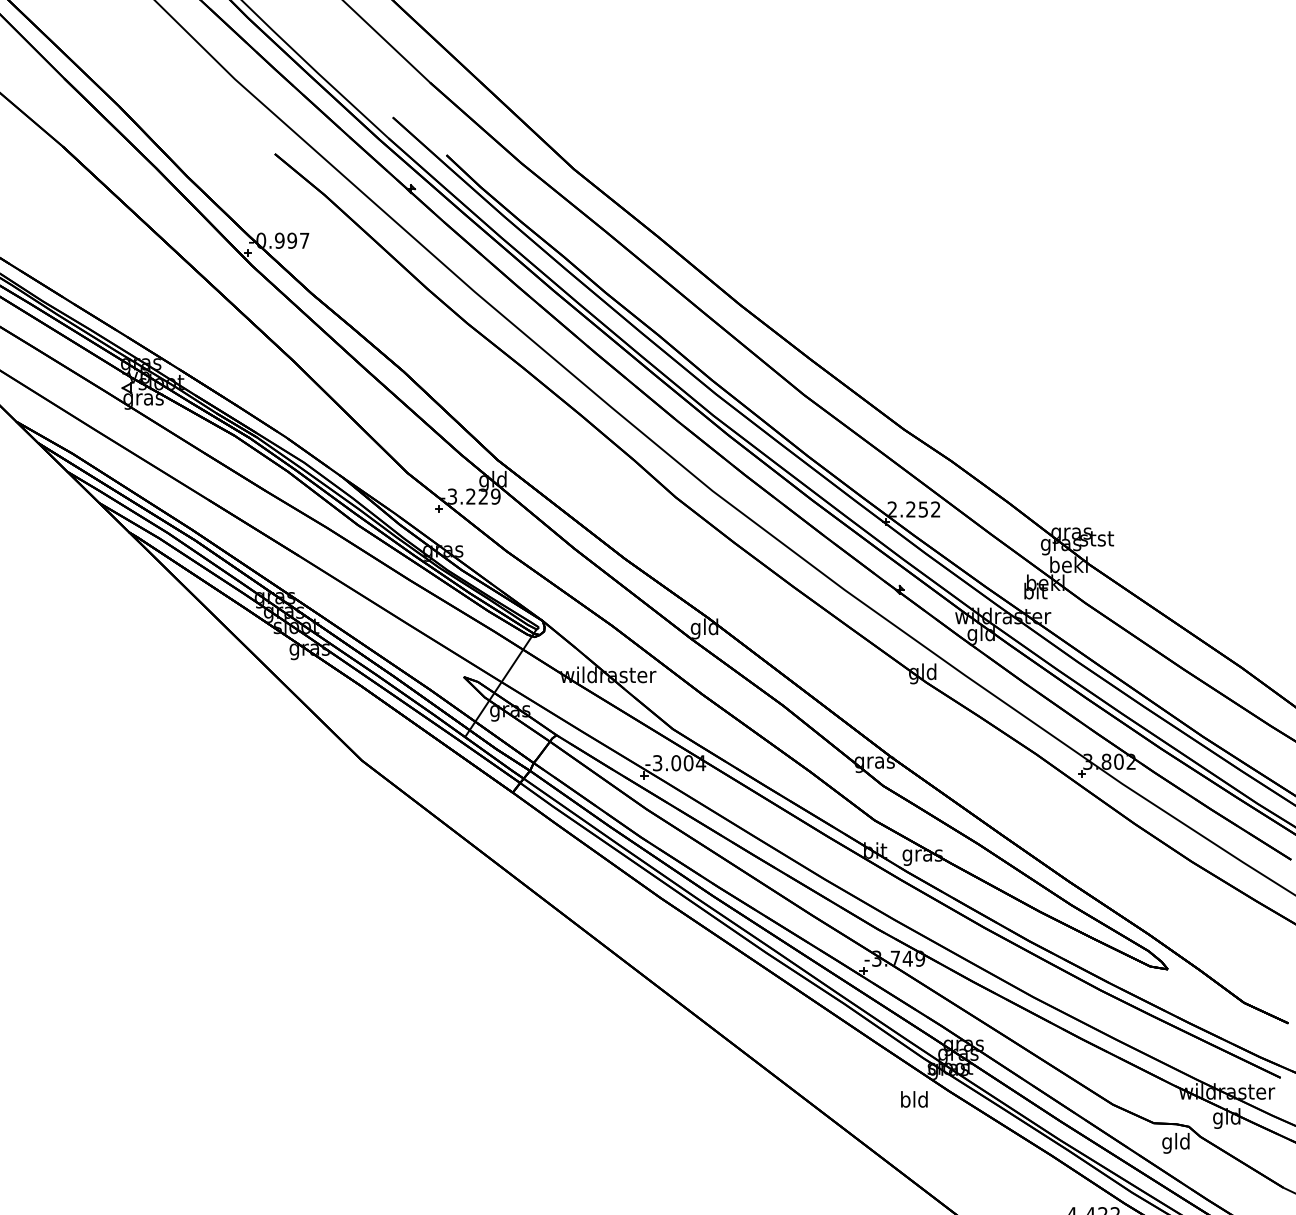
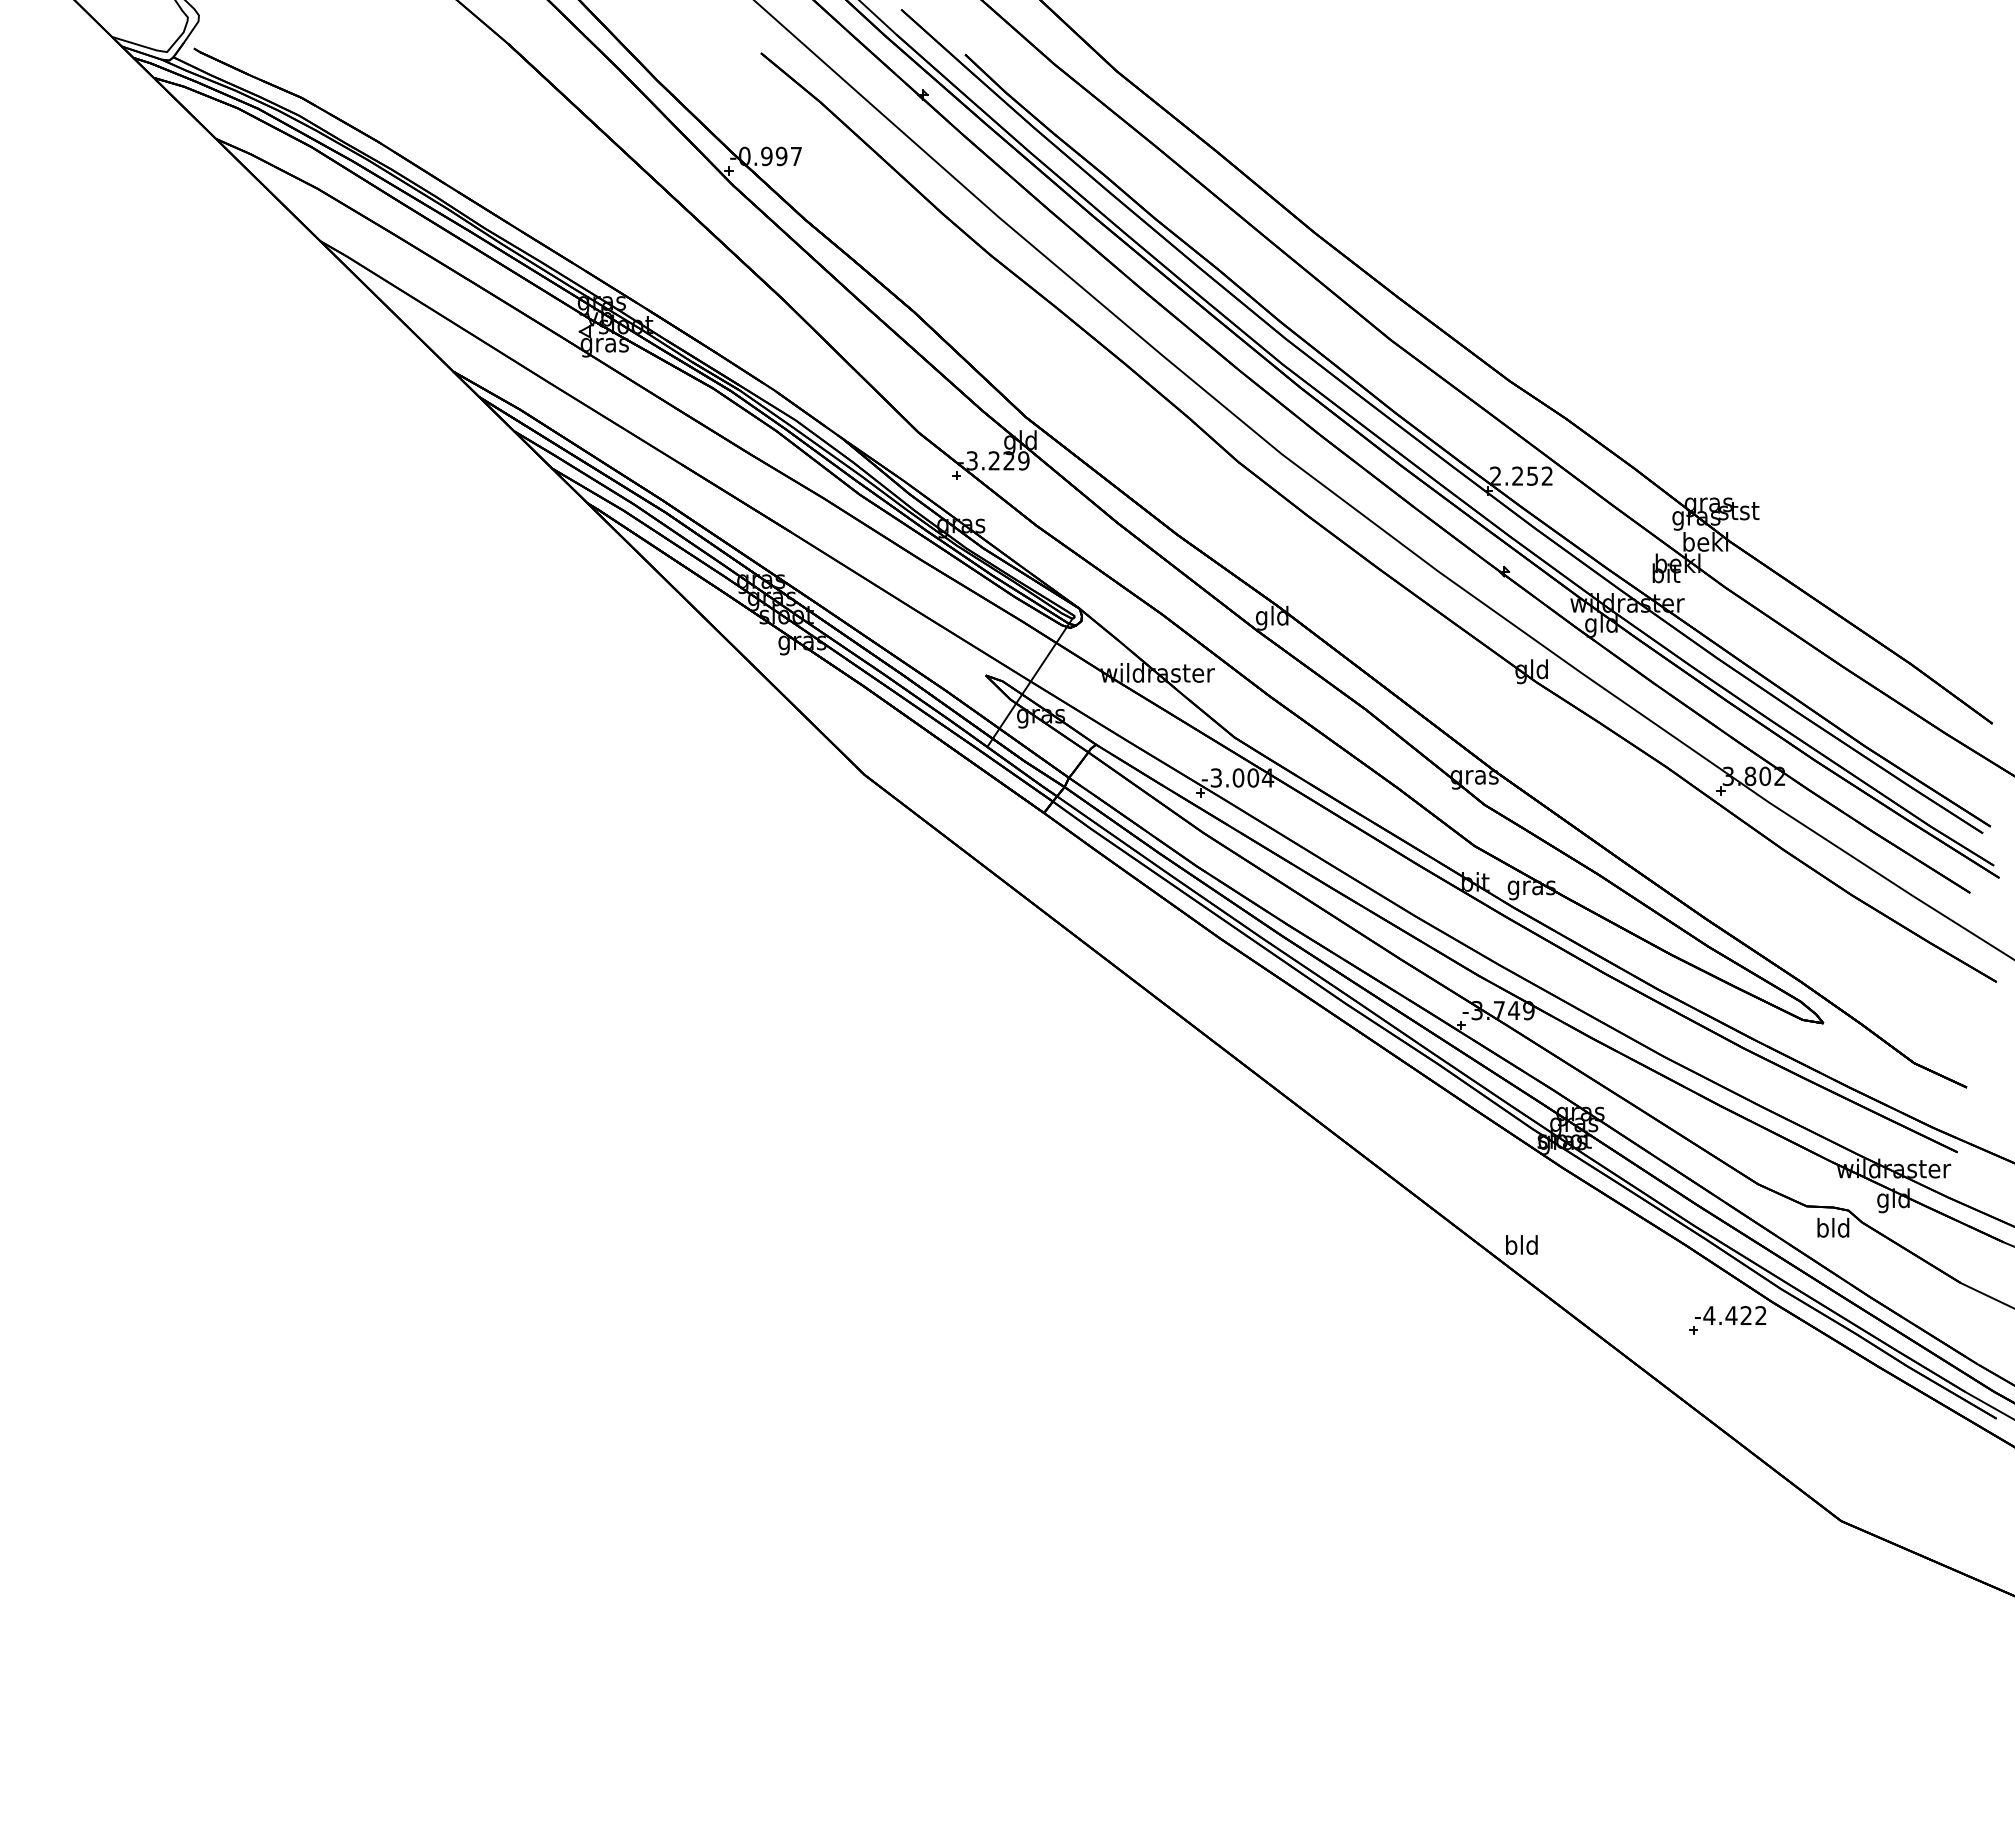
text: (914, 1098) -> (1521, 1244), moved
text: (1167, 1142) -> (1822, 1229), gld -> bld

